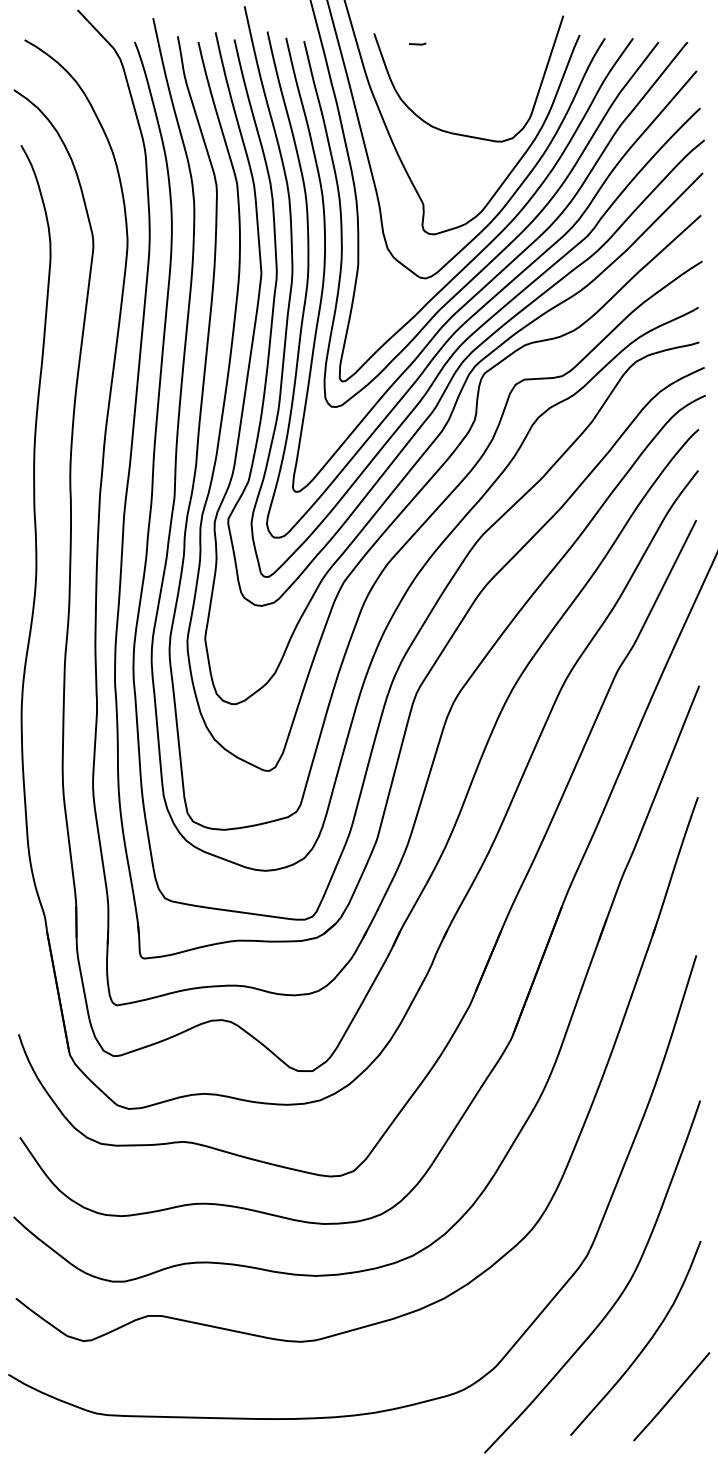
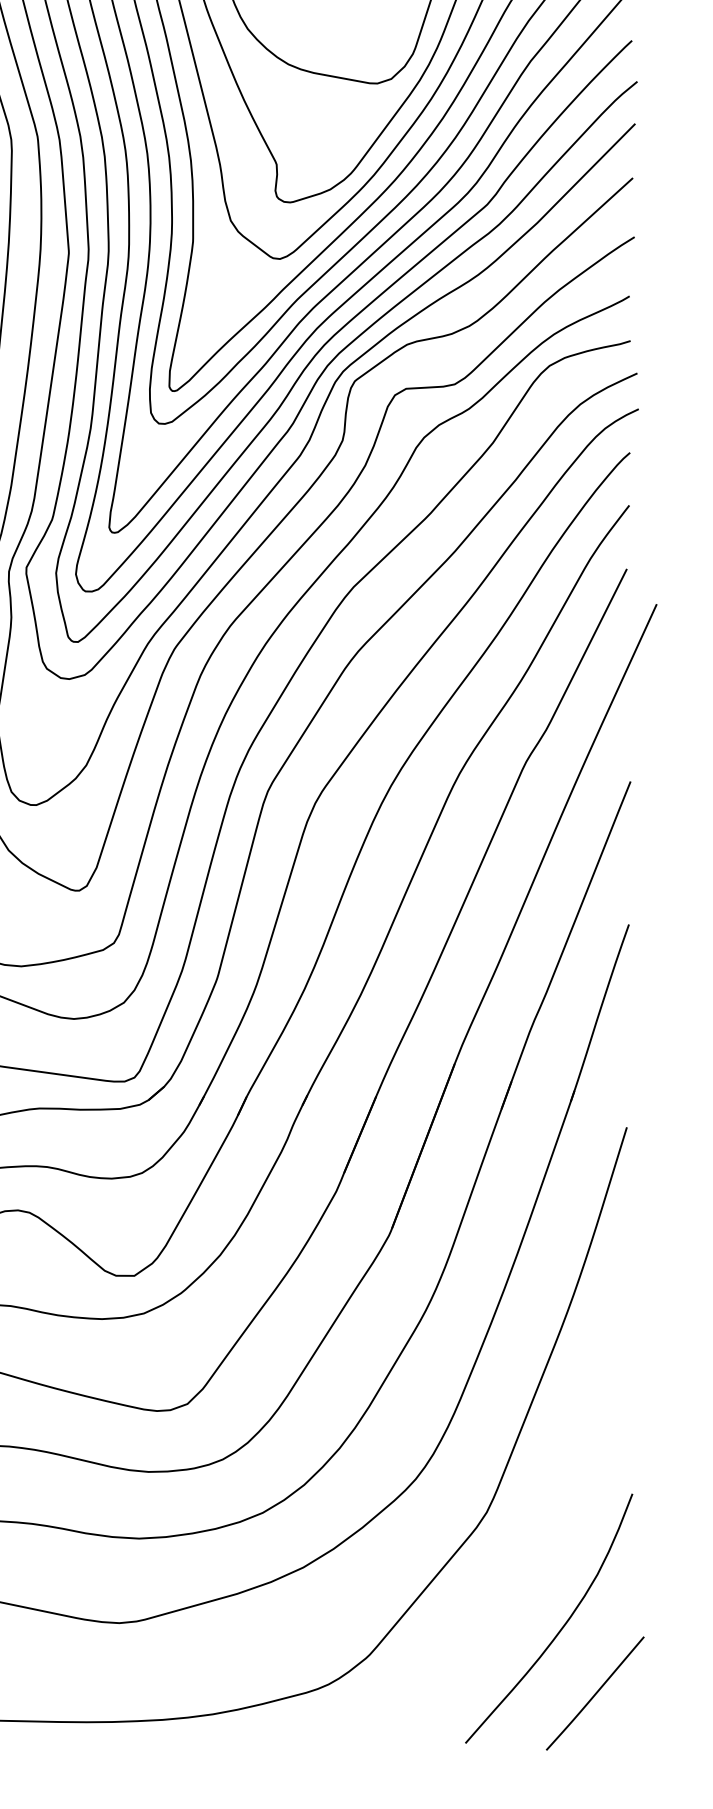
curve: (620, 1293) -> (529, 1561), removed

